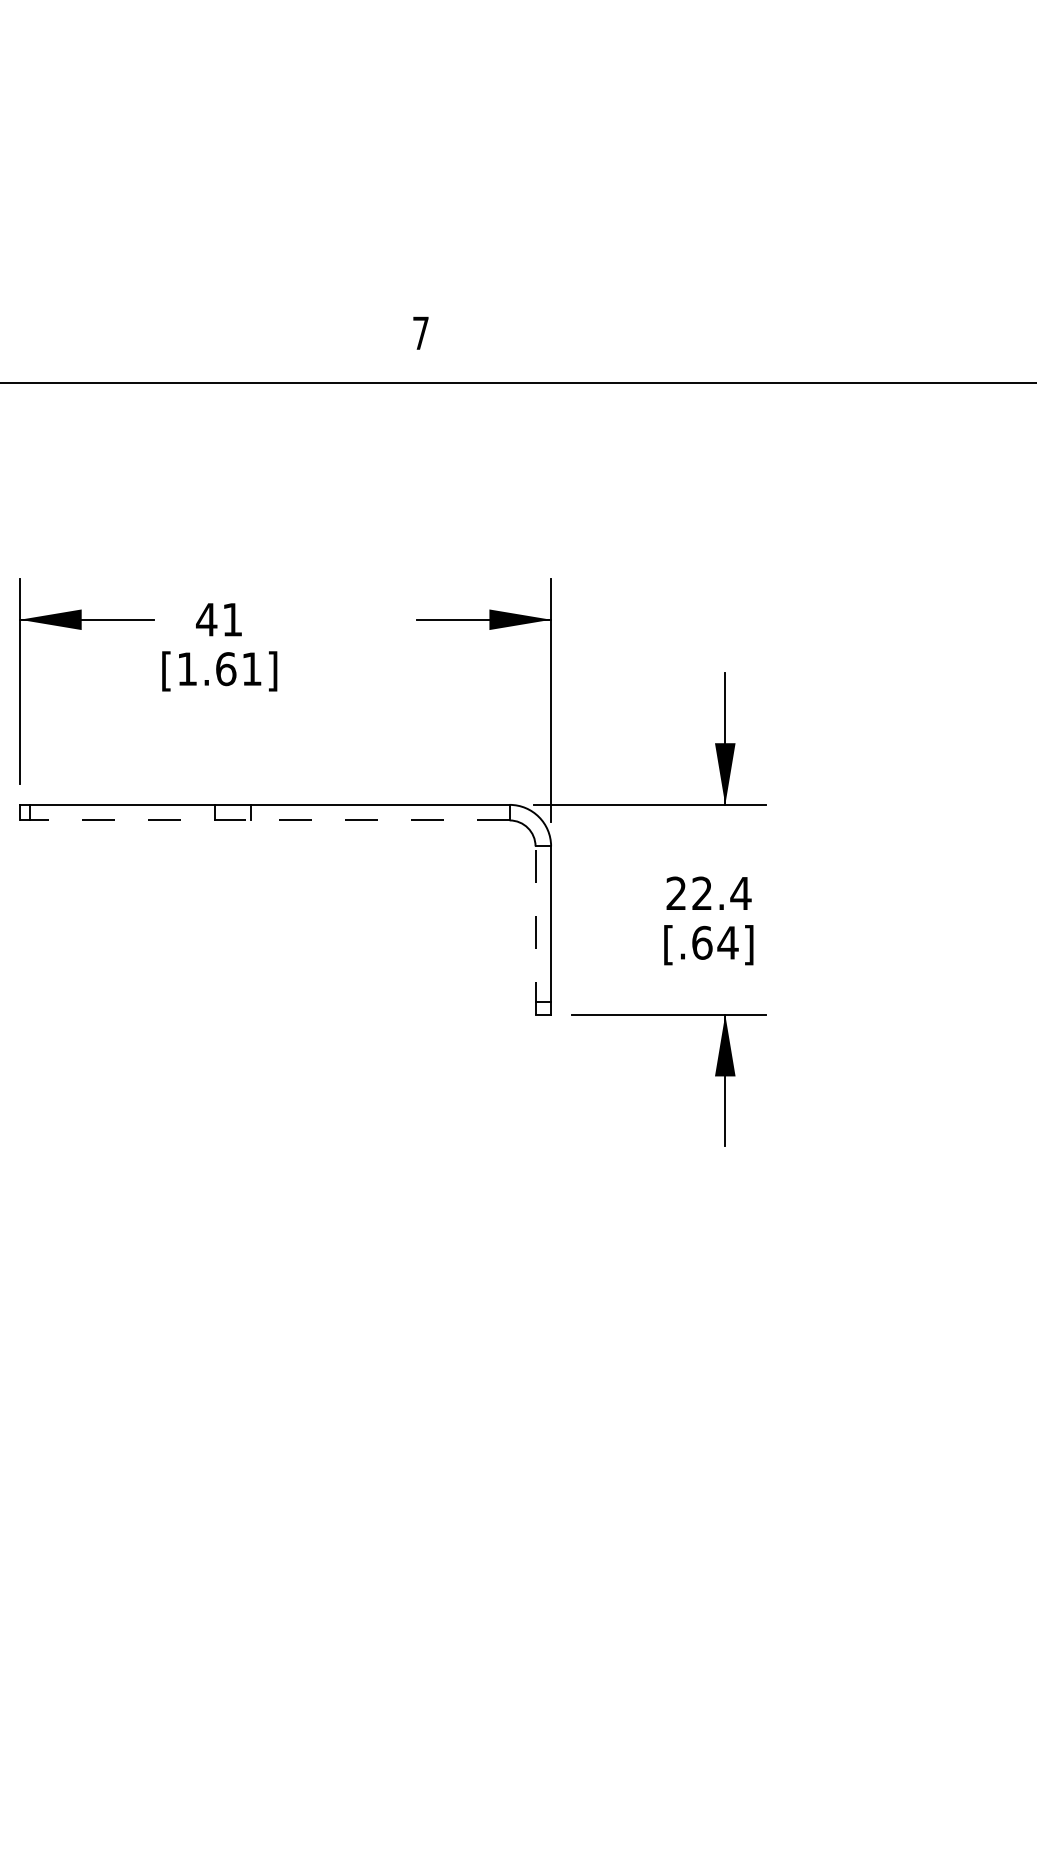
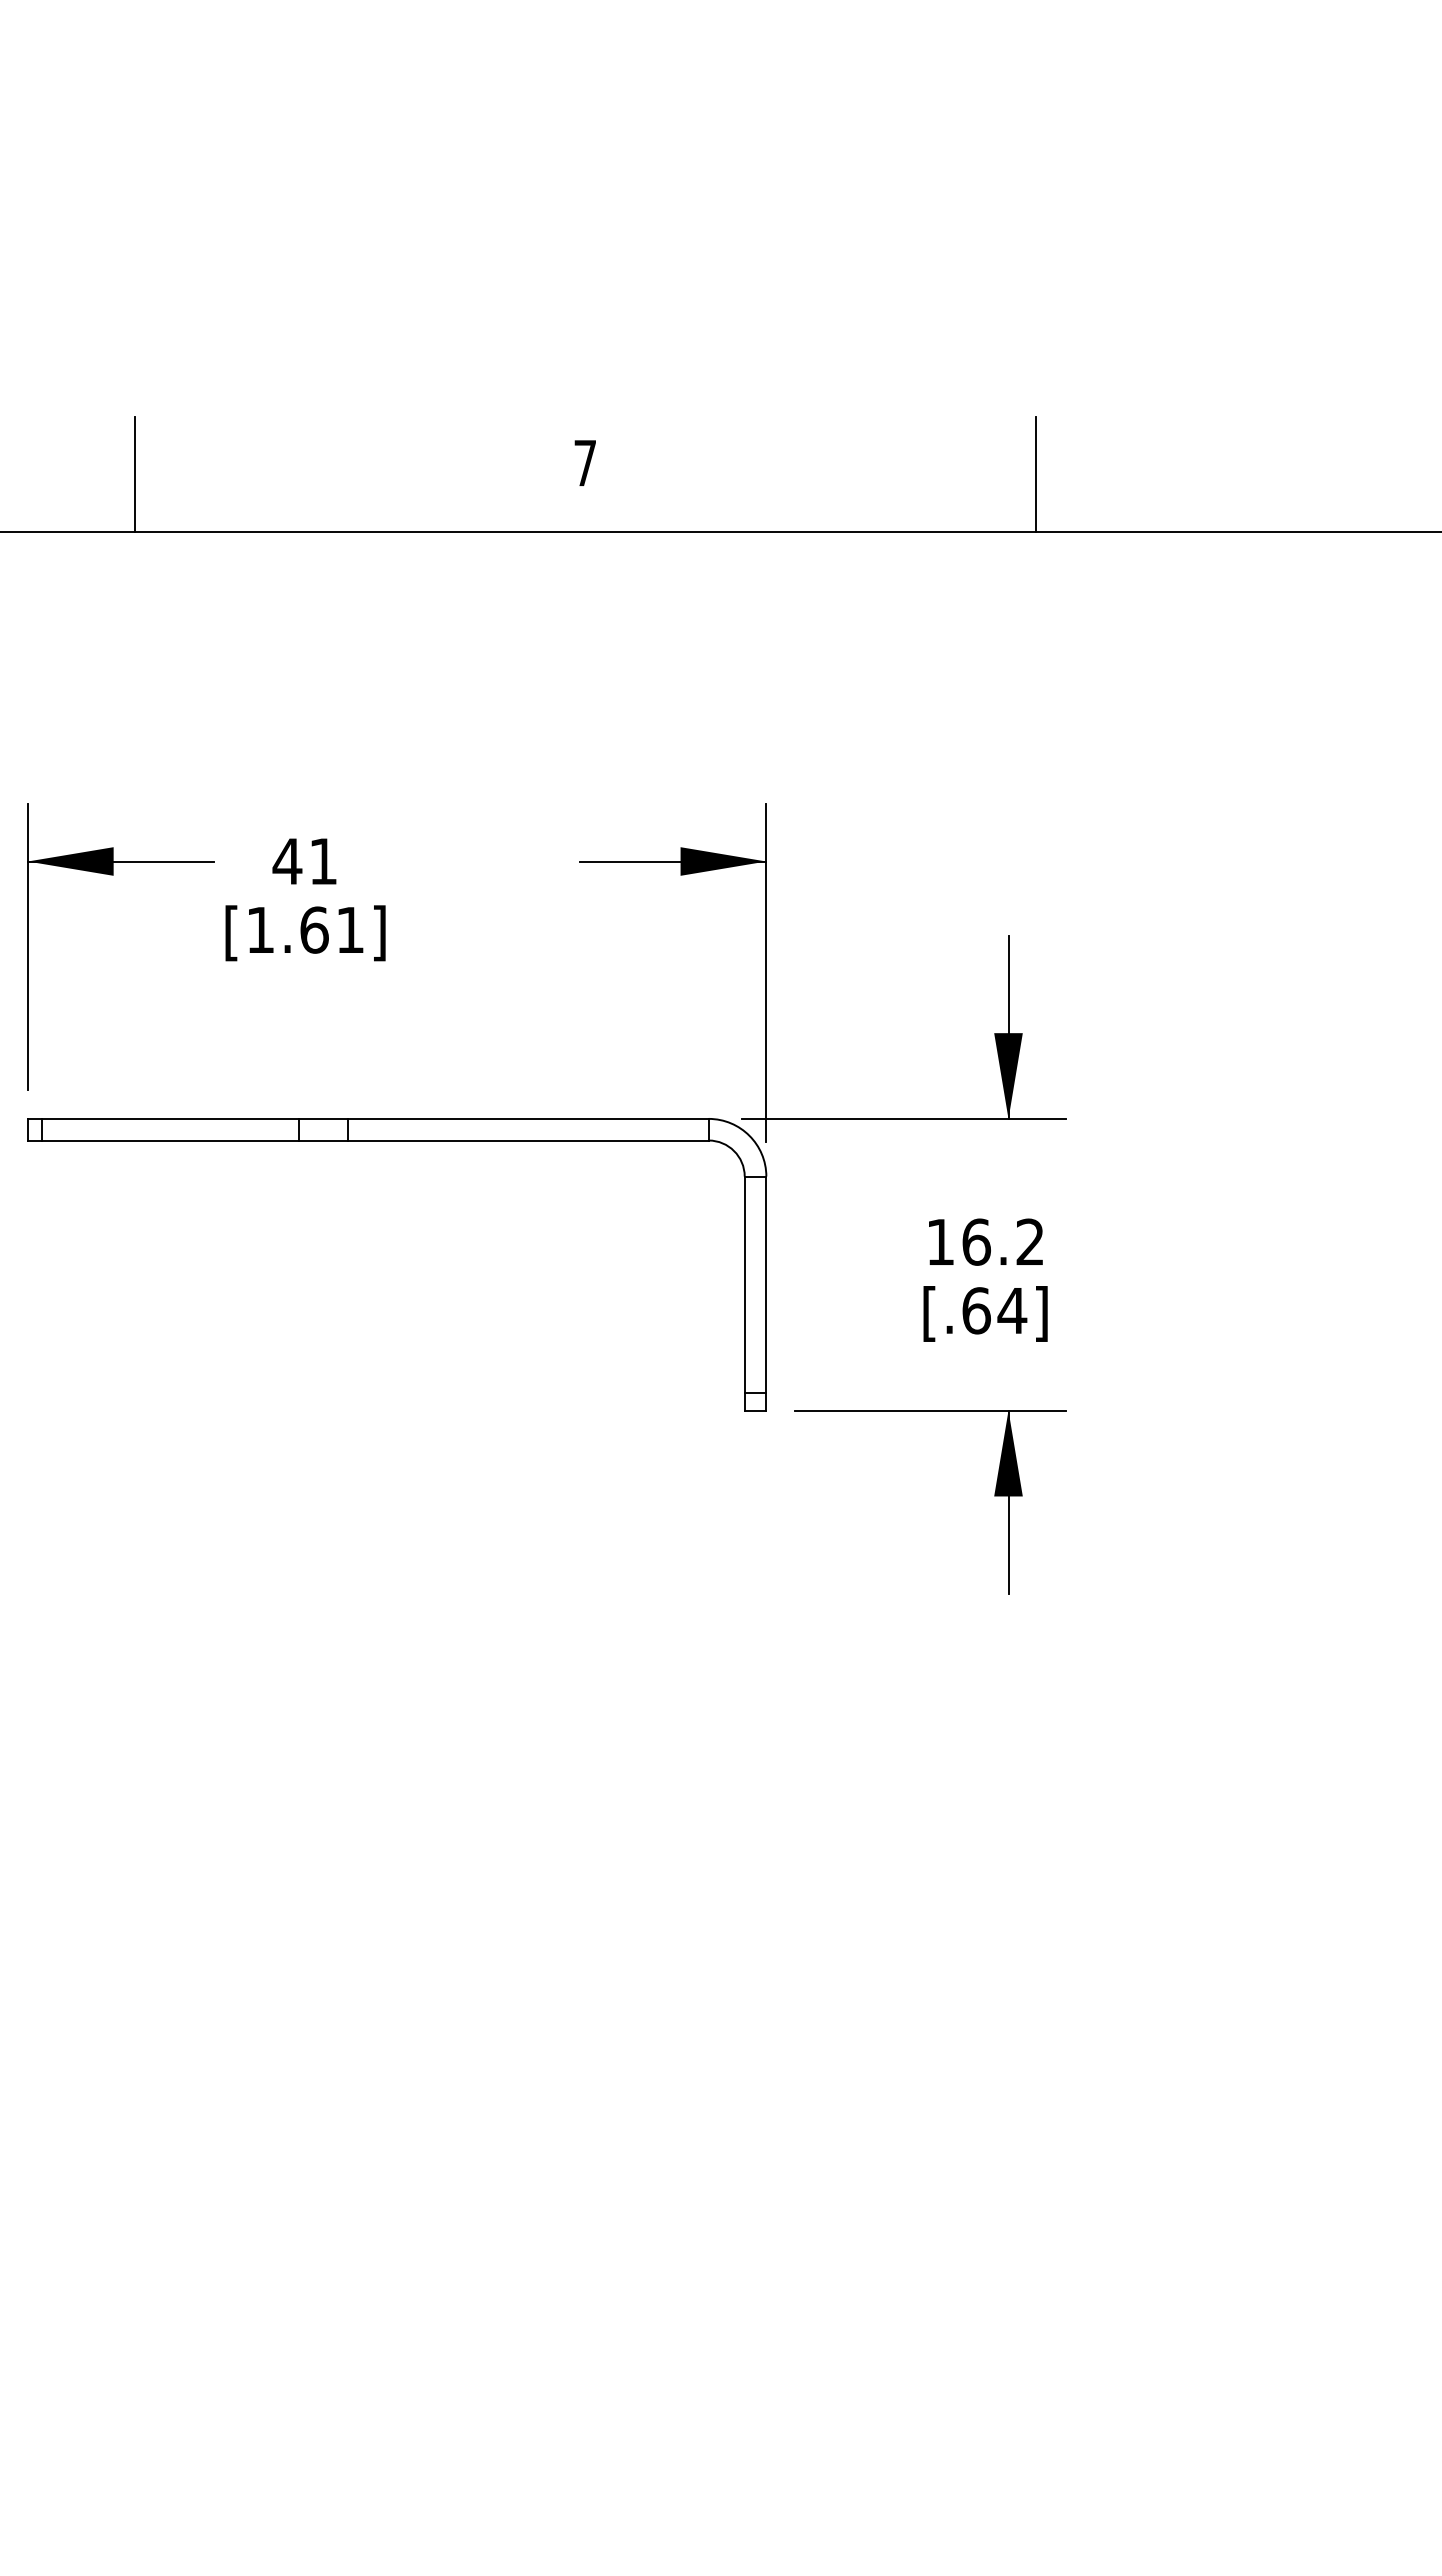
line: (96, 341) -> (134, 474), added
line: (745, 341) -> (1036, 474), added
line: (264, 820) -> (367, 1140), dashed -> solid
text: (709, 893) -> (986, 1241), 22.4 -> 16.2
line: (535, 930) -> (744, 1293), dashed -> solid

